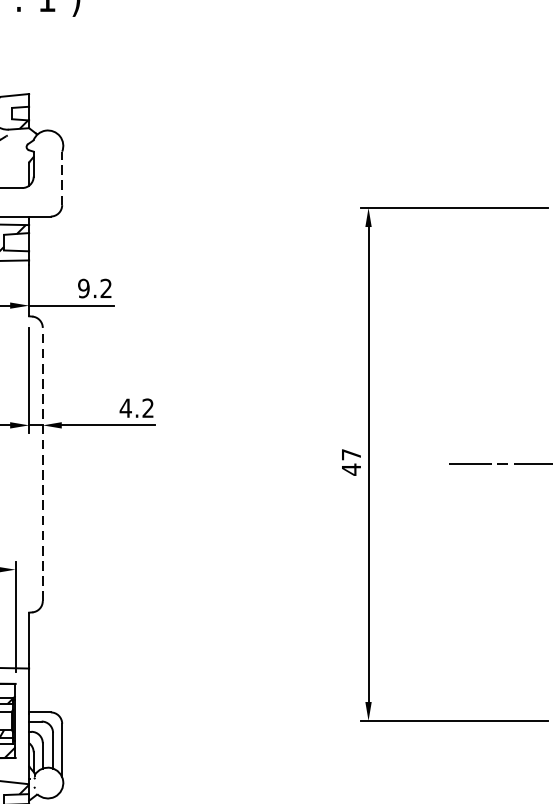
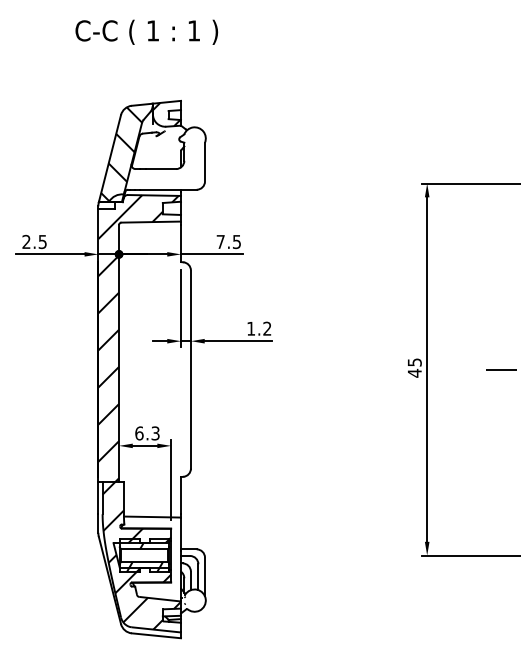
line: (62, 177) -> (205, 161), dashed -> solid
text: (94, 287) -> (228, 241), 9.2 -> 7.5
text: (124, 407) -> (250, 328), 4.2 -> 1.2
text: (351, 454) -> (414, 362), 47 -> 45
line: (42, 464) -> (190, 369), dashed -> solid

